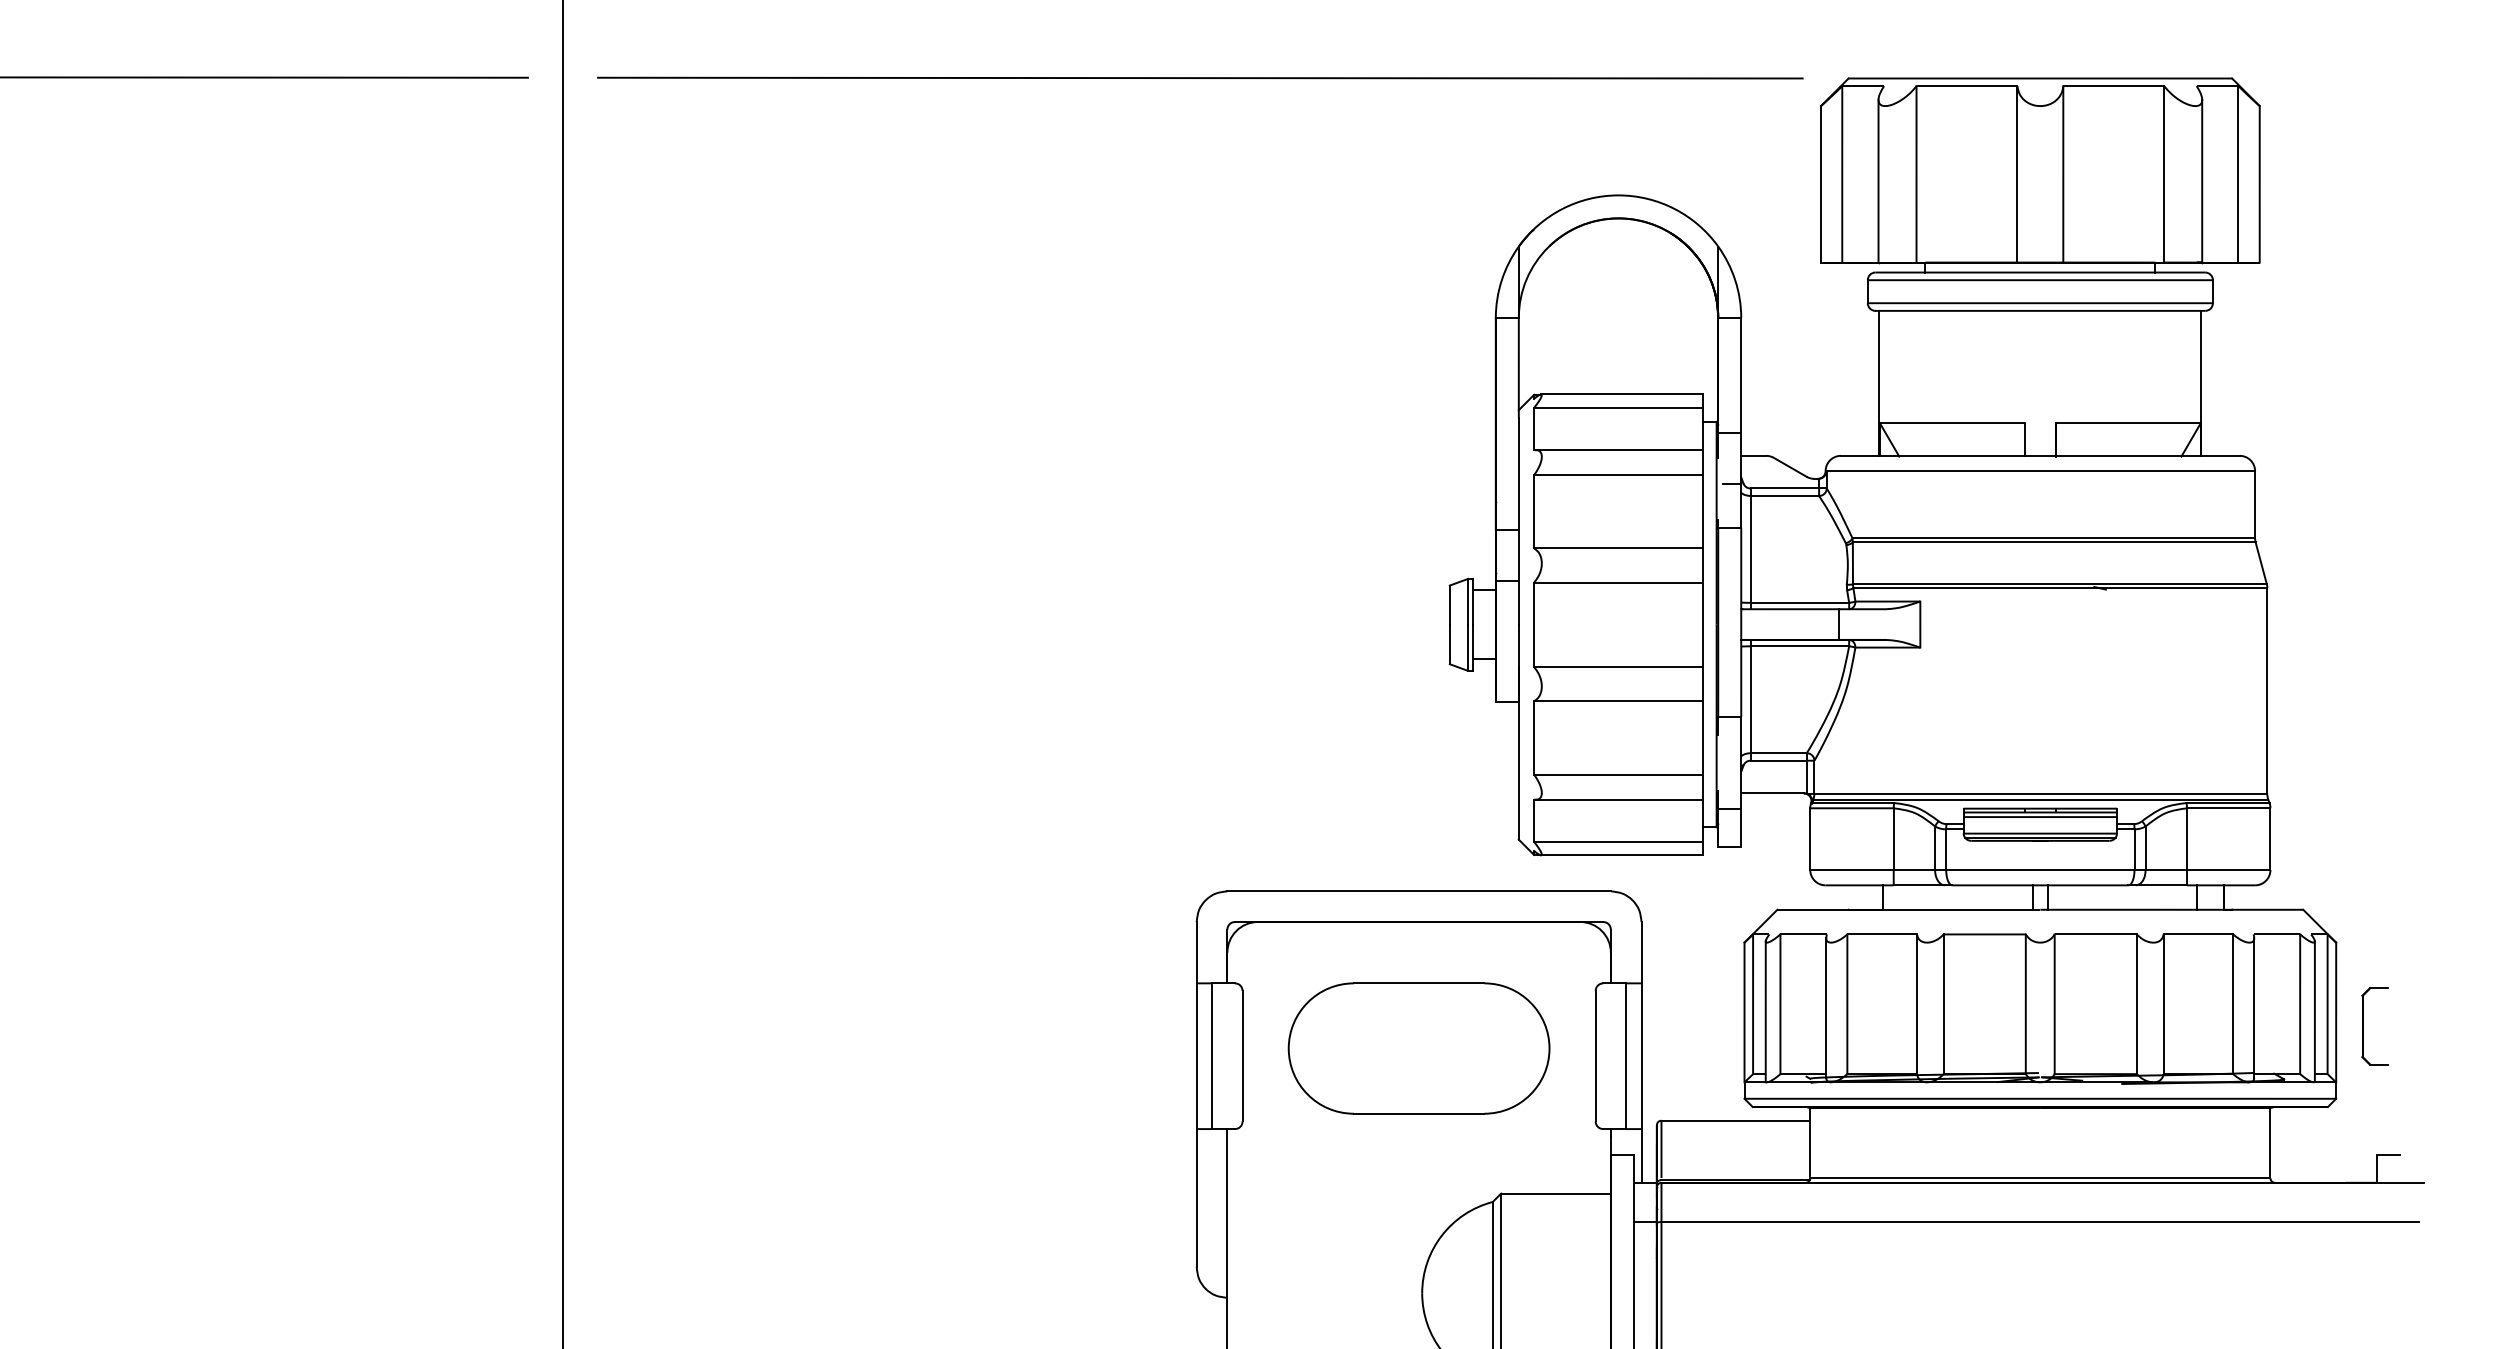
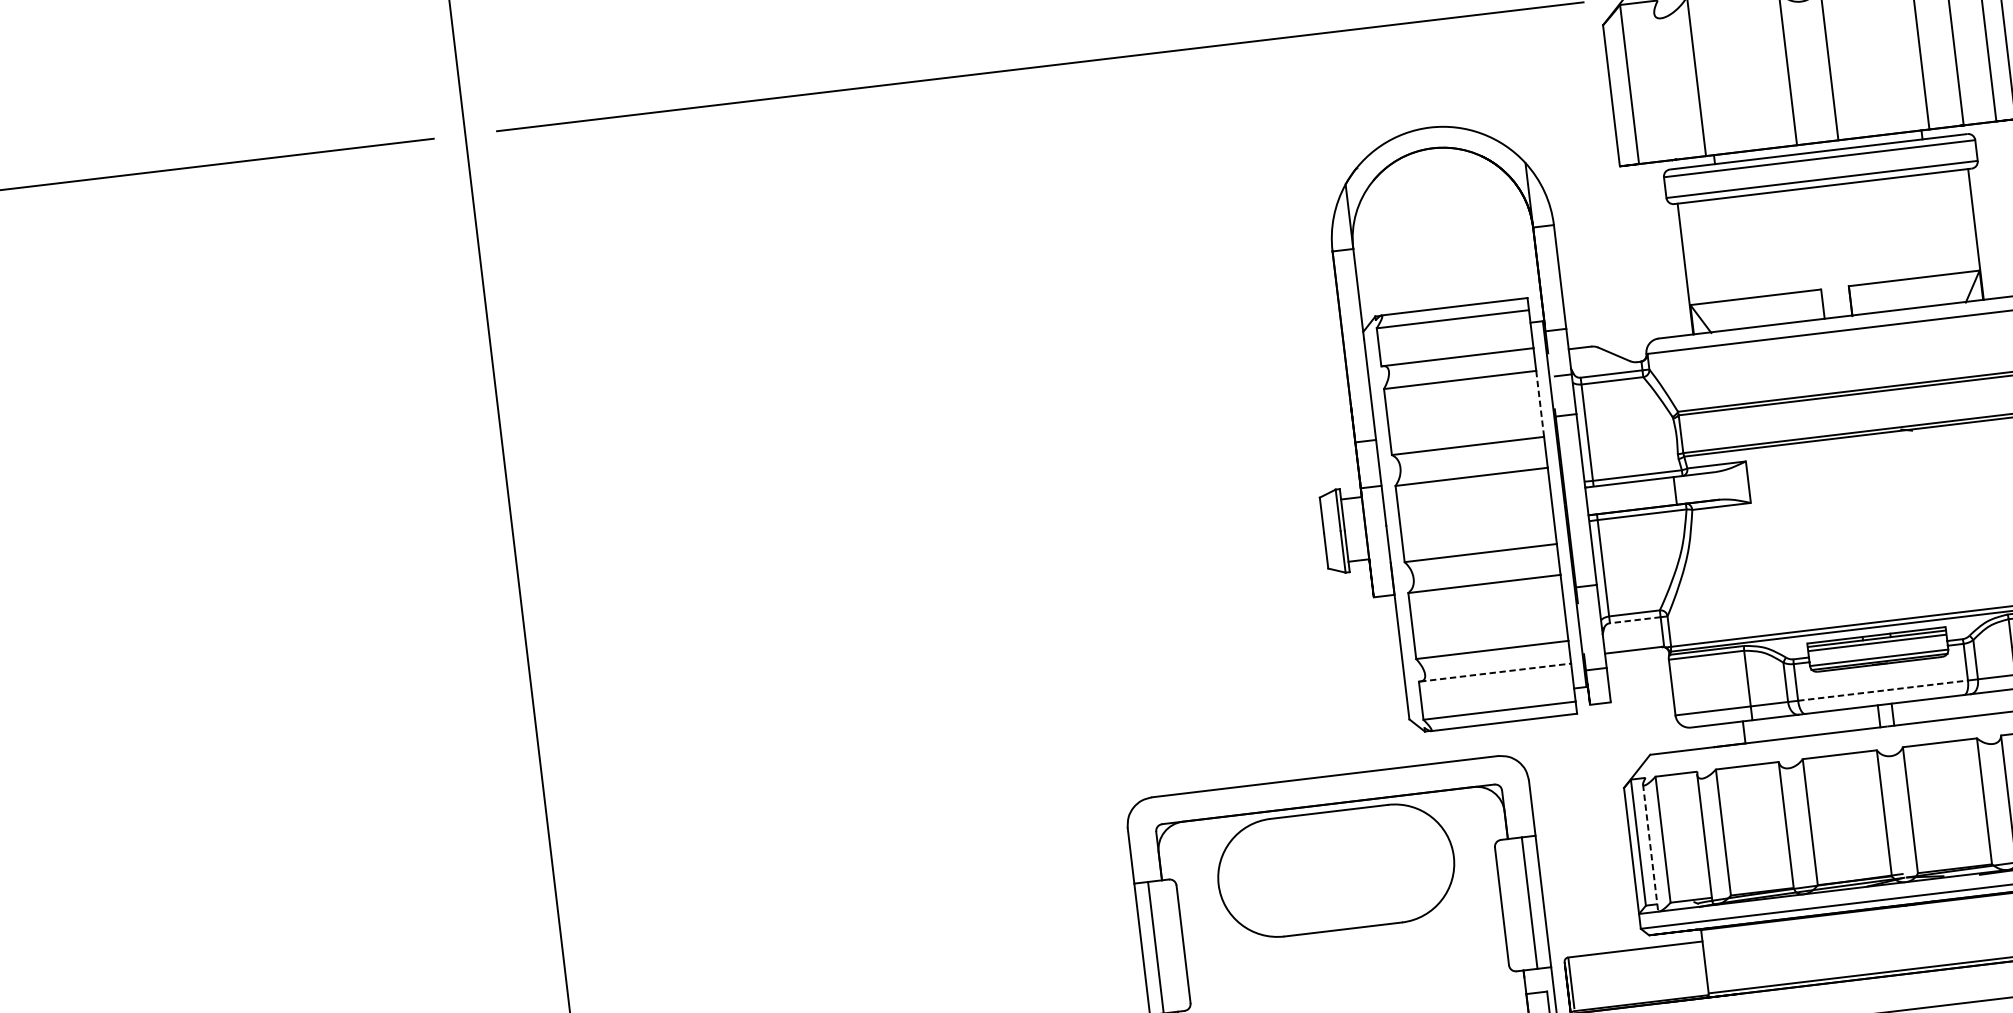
line: (1878, 180) -> (1662, 86), removed
line: (1702, 511) -> (1539, 403), solid -> dashed
line: (1778, 760) -> (1635, 620), solid -> dashed
line: (1619, 799) -> (1495, 672), solid -> dashed
line: (2040, 870) -> (1883, 691), solid -> dashed
line: (1765, 1012) -> (1650, 848), solid -> dashed
part: (1418, 1048) -> (1335, 870), moved

